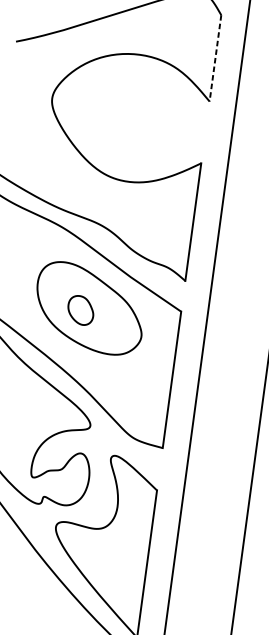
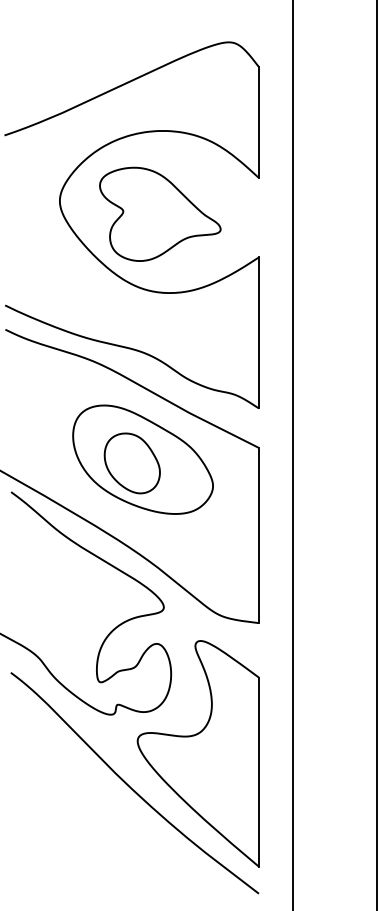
line: (215, 59) -> (258, 123), dashed -> solid
part: (129, 118) -> (160, 213), added
part: (80, 310) -> (131, 463), size x1.67

